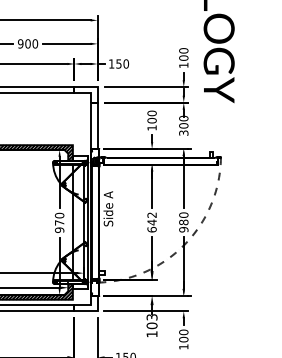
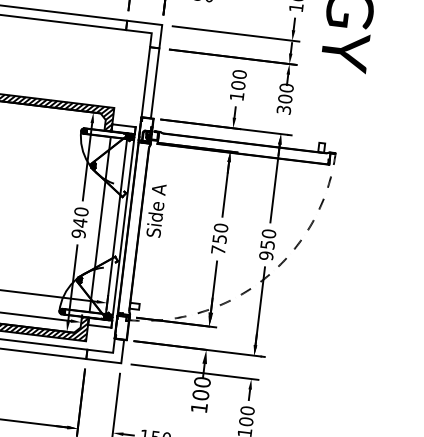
text: (59, 222) -> (80, 222), 970 -> 940
text: (151, 222) -> (218, 239), 642 -> 750
text: (183, 222) -> (267, 244), 980 -> 950
text: (151, 317) -> (201, 382), 103 -> 100

